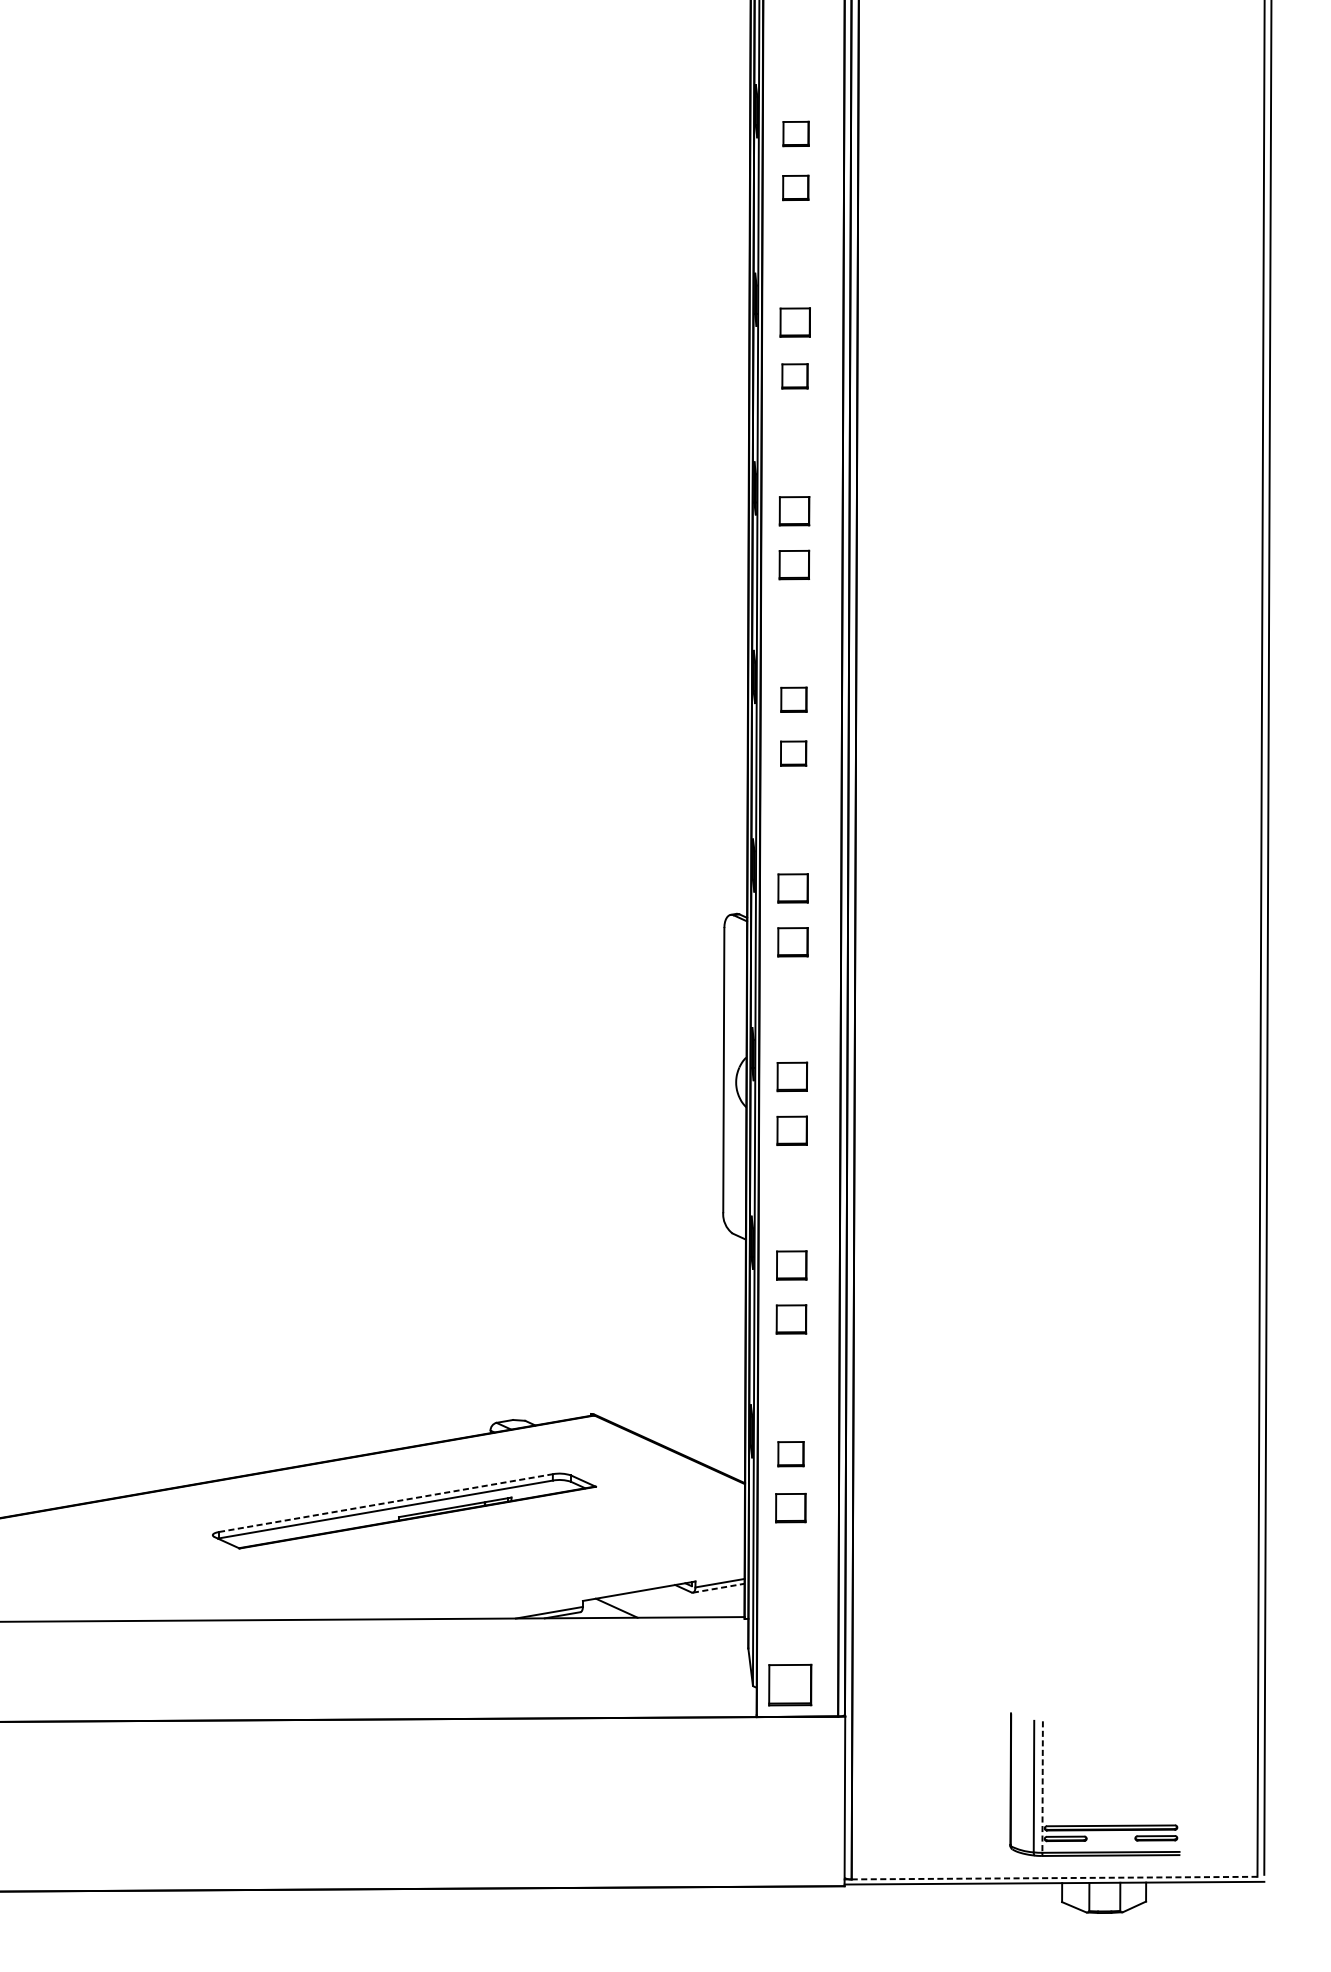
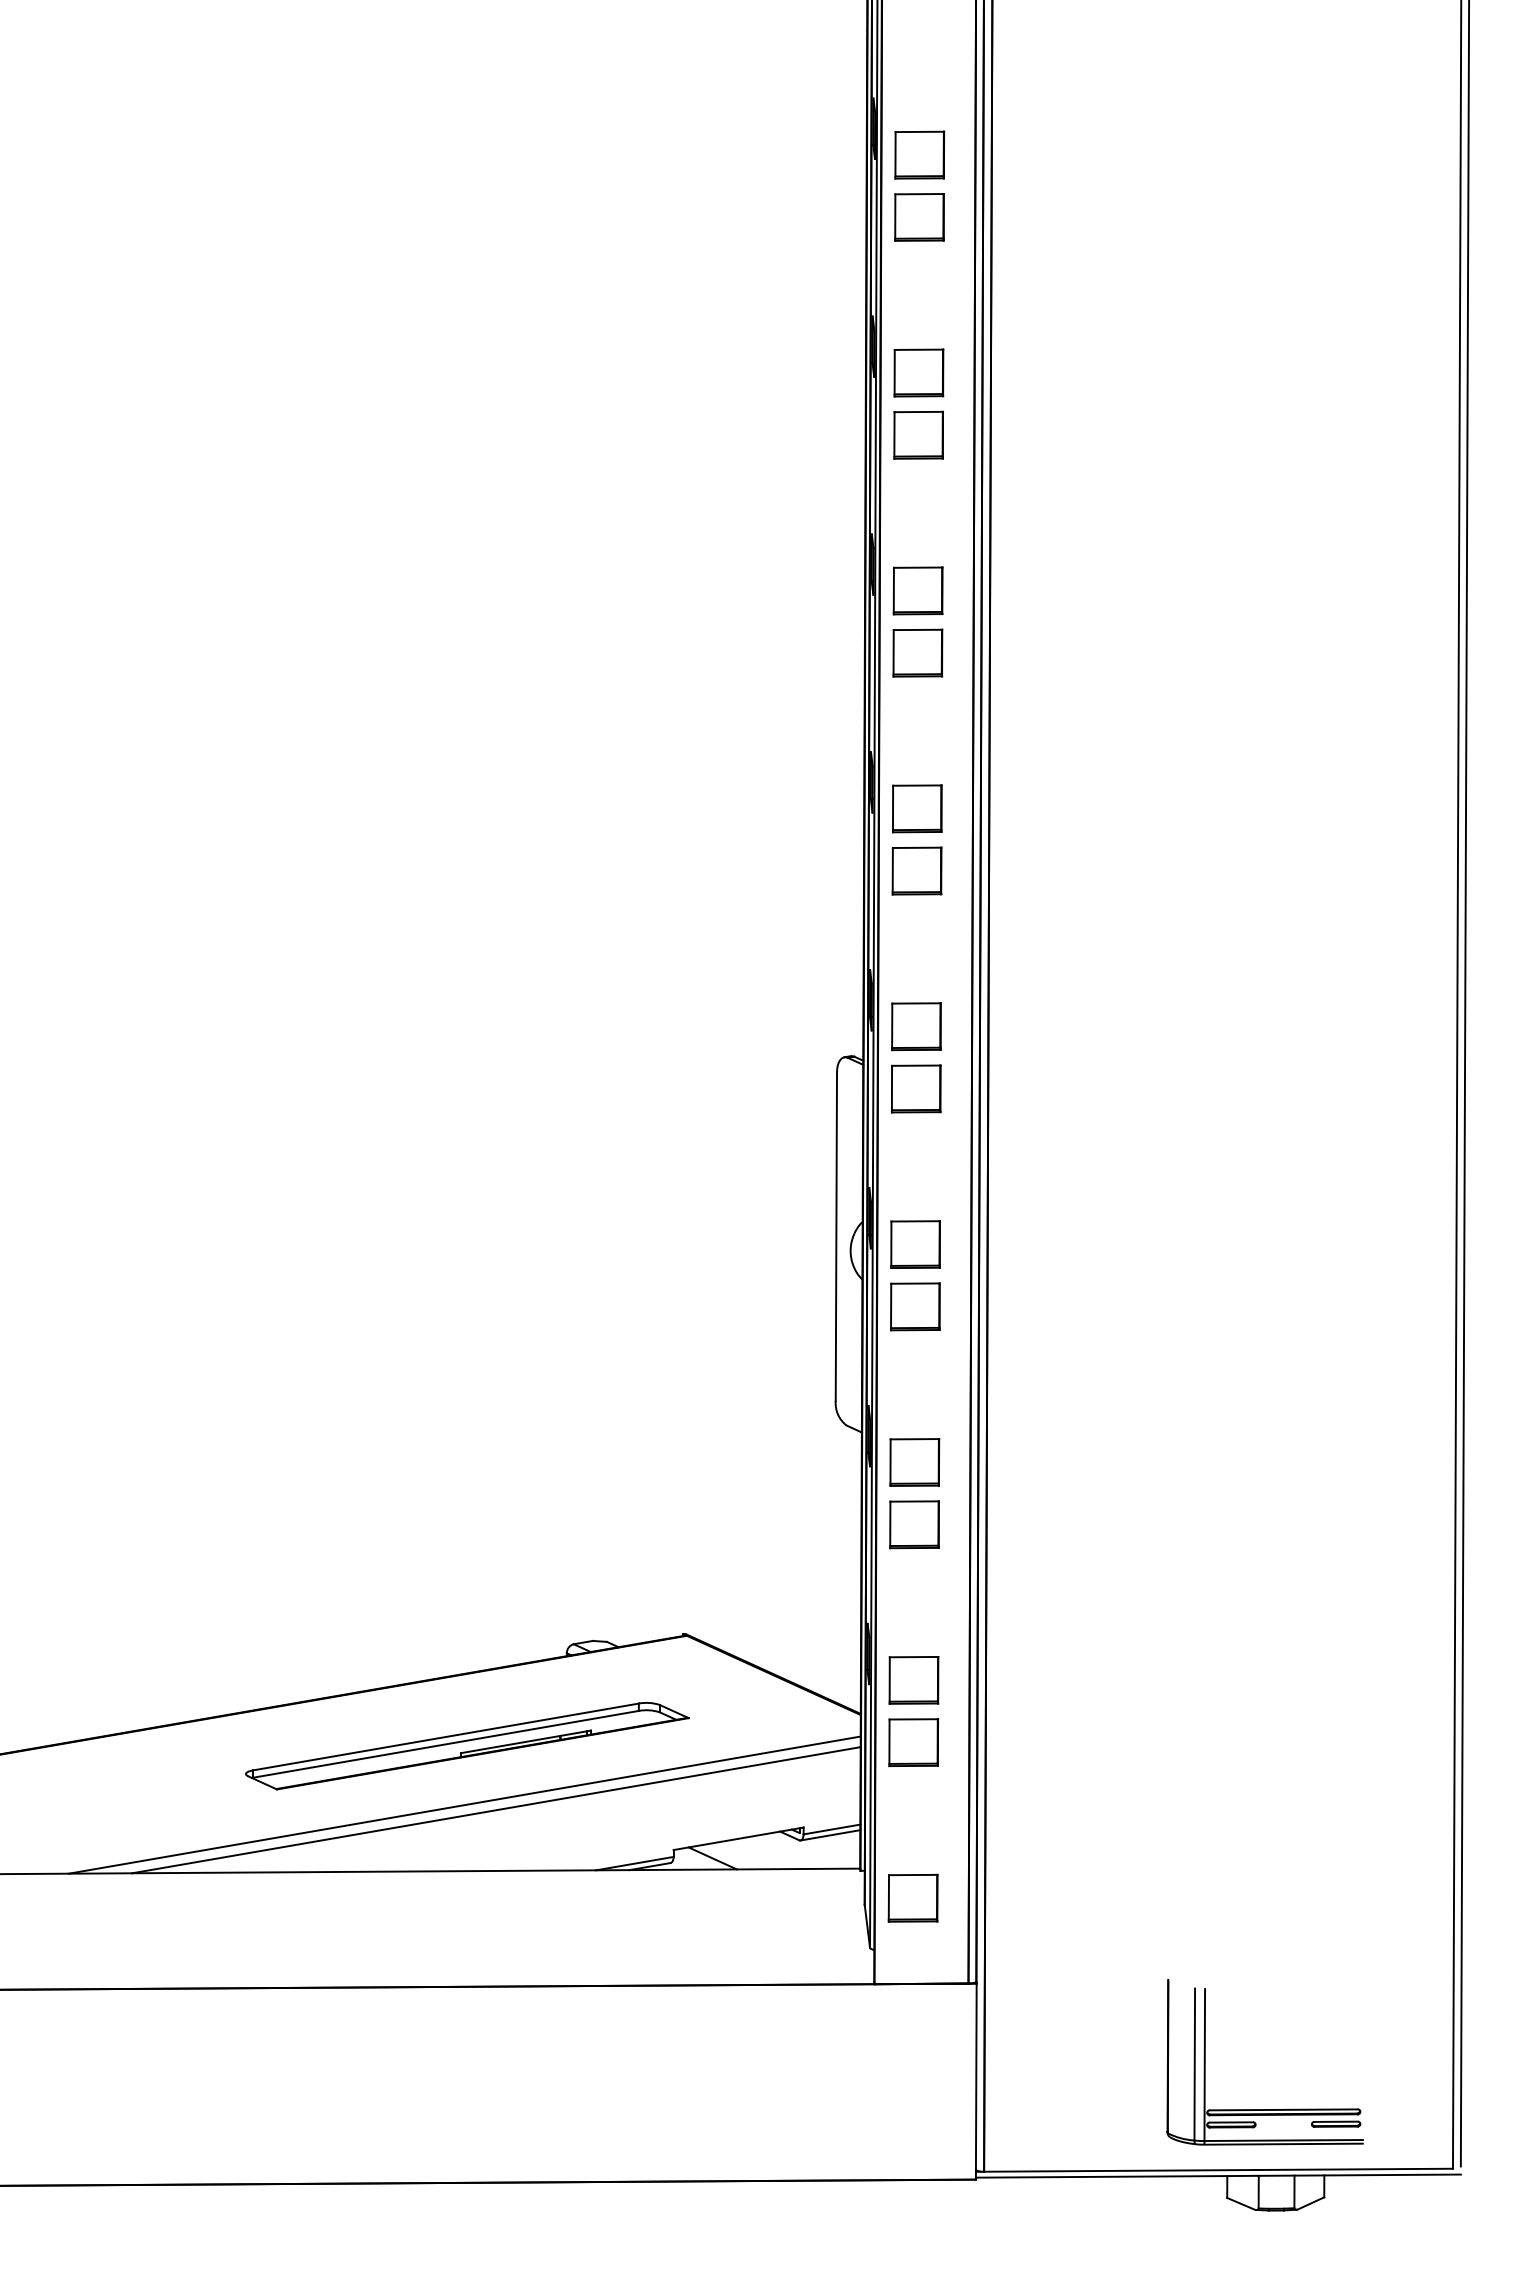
part: (795, 133) -> (919, 154), size x1.67
part: (795, 188) -> (919, 217), size x1.67
part: (794, 322) -> (918, 372), size x1.43
part: (794, 375) -> (918, 434), size x1.67
part: (794, 510) -> (917, 590), size x1.43
part: (794, 564) -> (917, 652), size x1.43
part: (794, 699) -> (917, 808), size x1.67
part: (793, 753) -> (916, 870), size x1.67
part: (793, 888) -> (916, 1026), size x1.43
part: (793, 941) -> (916, 1088), size x1.43
part: (792, 1076) -> (915, 1244), size x1.43
part: (792, 1130) -> (915, 1306), size x1.43
part: (791, 1265) -> (914, 1462), size x1.43
part: (791, 1319) -> (914, 1524), size x1.43
part: (790, 1454) -> (913, 1680), size x1.67
line: (386, 1502) -> (446, 1736), dashed -> solid
part: (790, 1507) -> (913, 1742), size x1.43
line: (401, 1561) -> (464, 1804), added
line: (429, 1566) -> (496, 1810), added
line: (719, 1588) -> (831, 1835), dashed -> solid
part: (789, 1684) -> (912, 1897), moved
line: (1042, 1787) -> (1204, 2065), dashed -> solid
line: (1055, 1878) -> (1219, 2170), dashed -> solid

